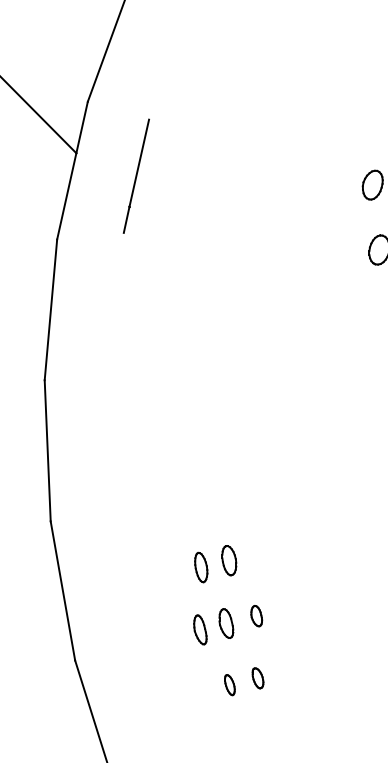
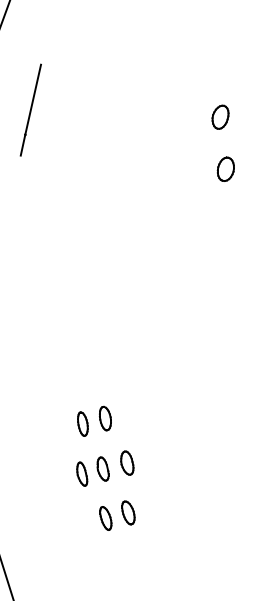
part: (256, 615) -> (127, 462), size x1.43
part: (257, 678) -> (128, 513), size x1.43
part: (229, 684) -> (105, 517), size x1.43

